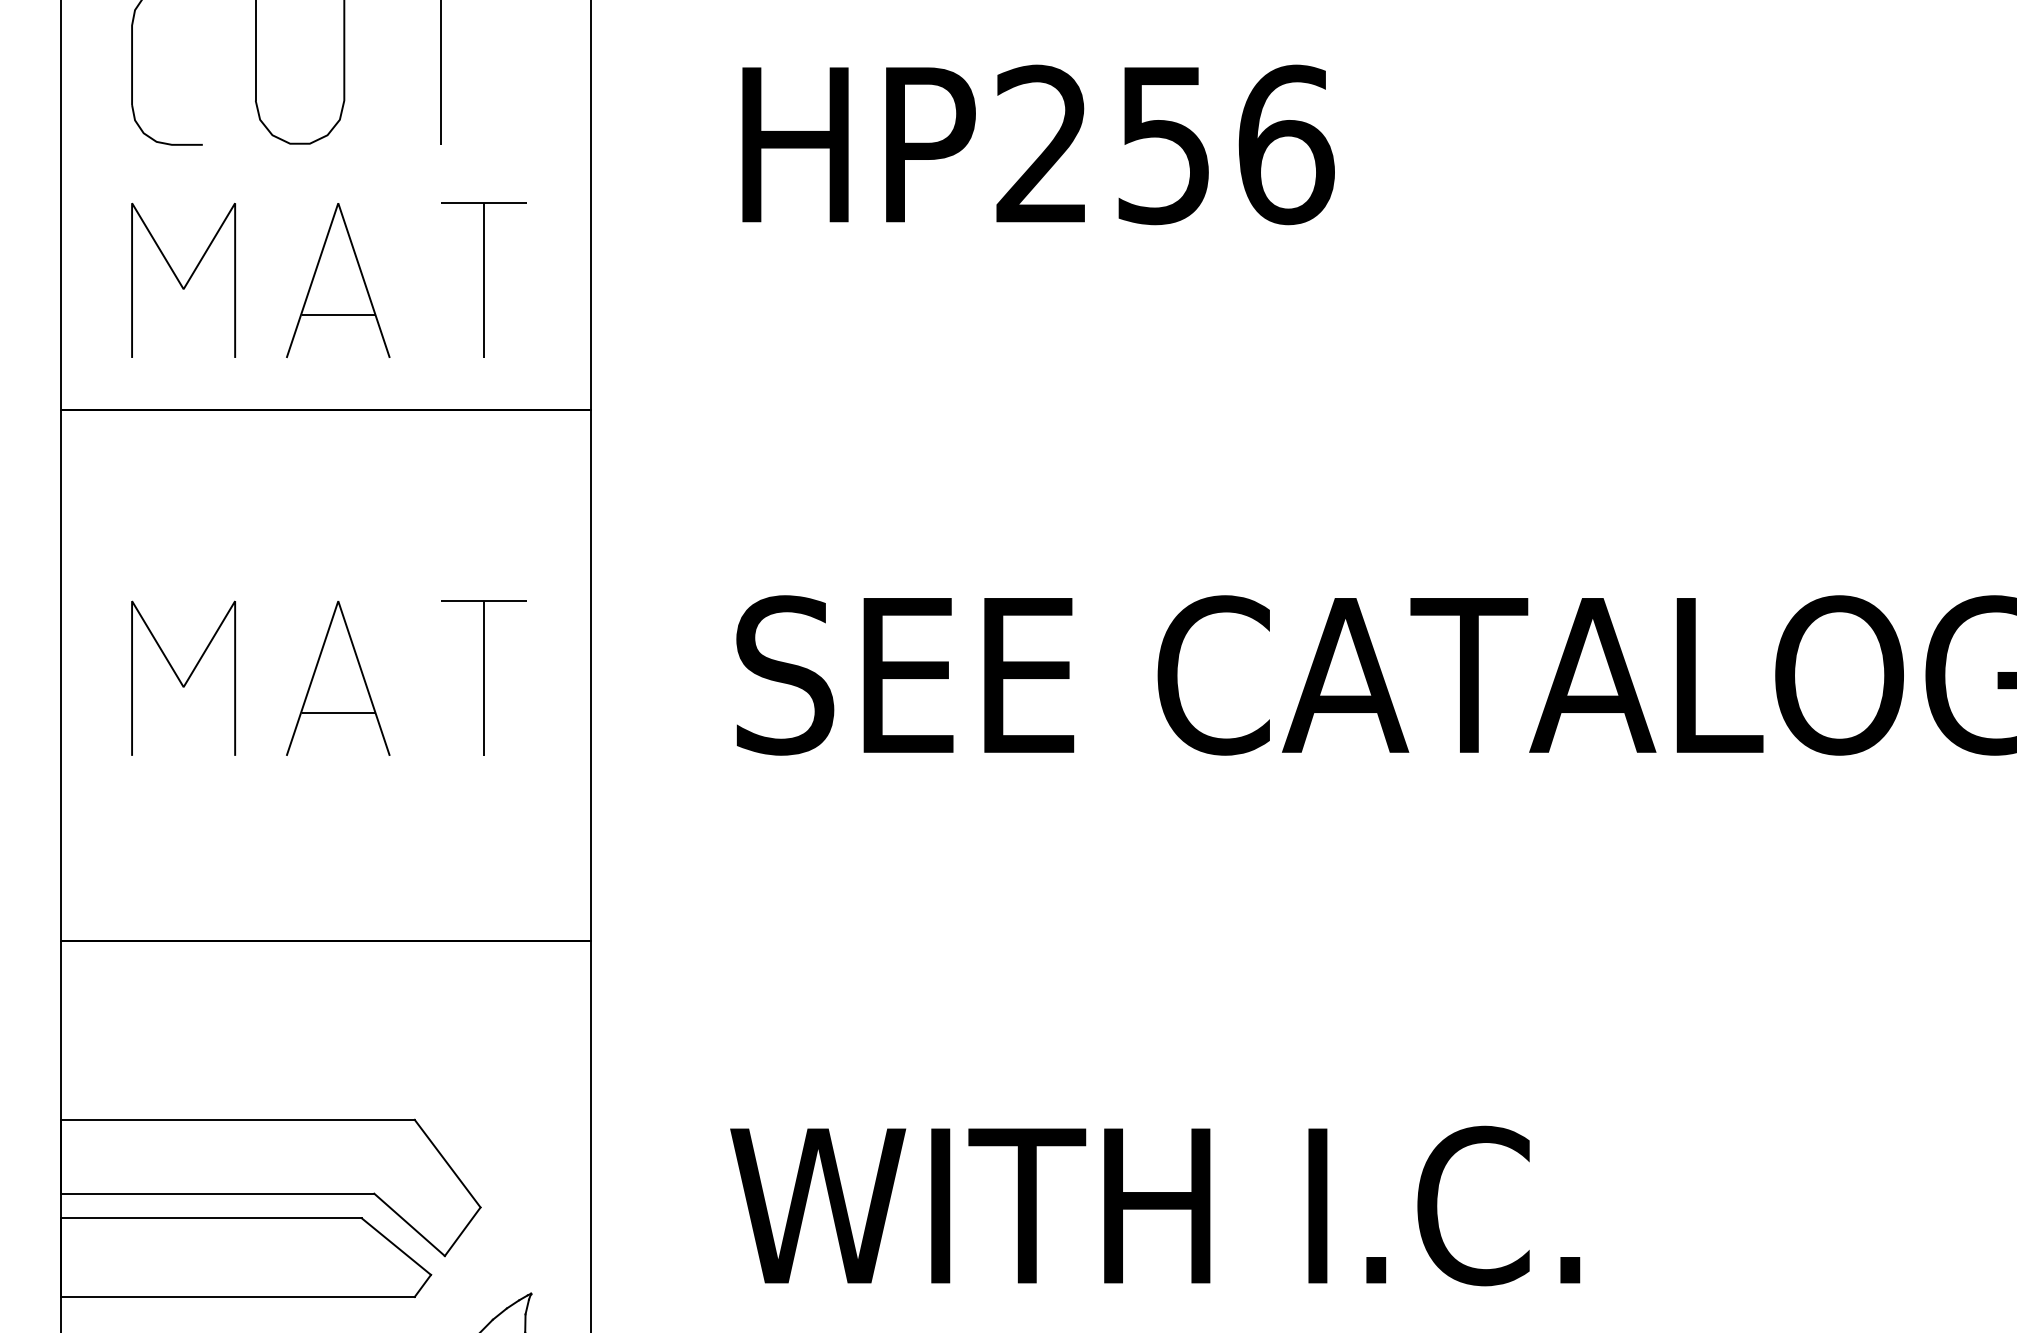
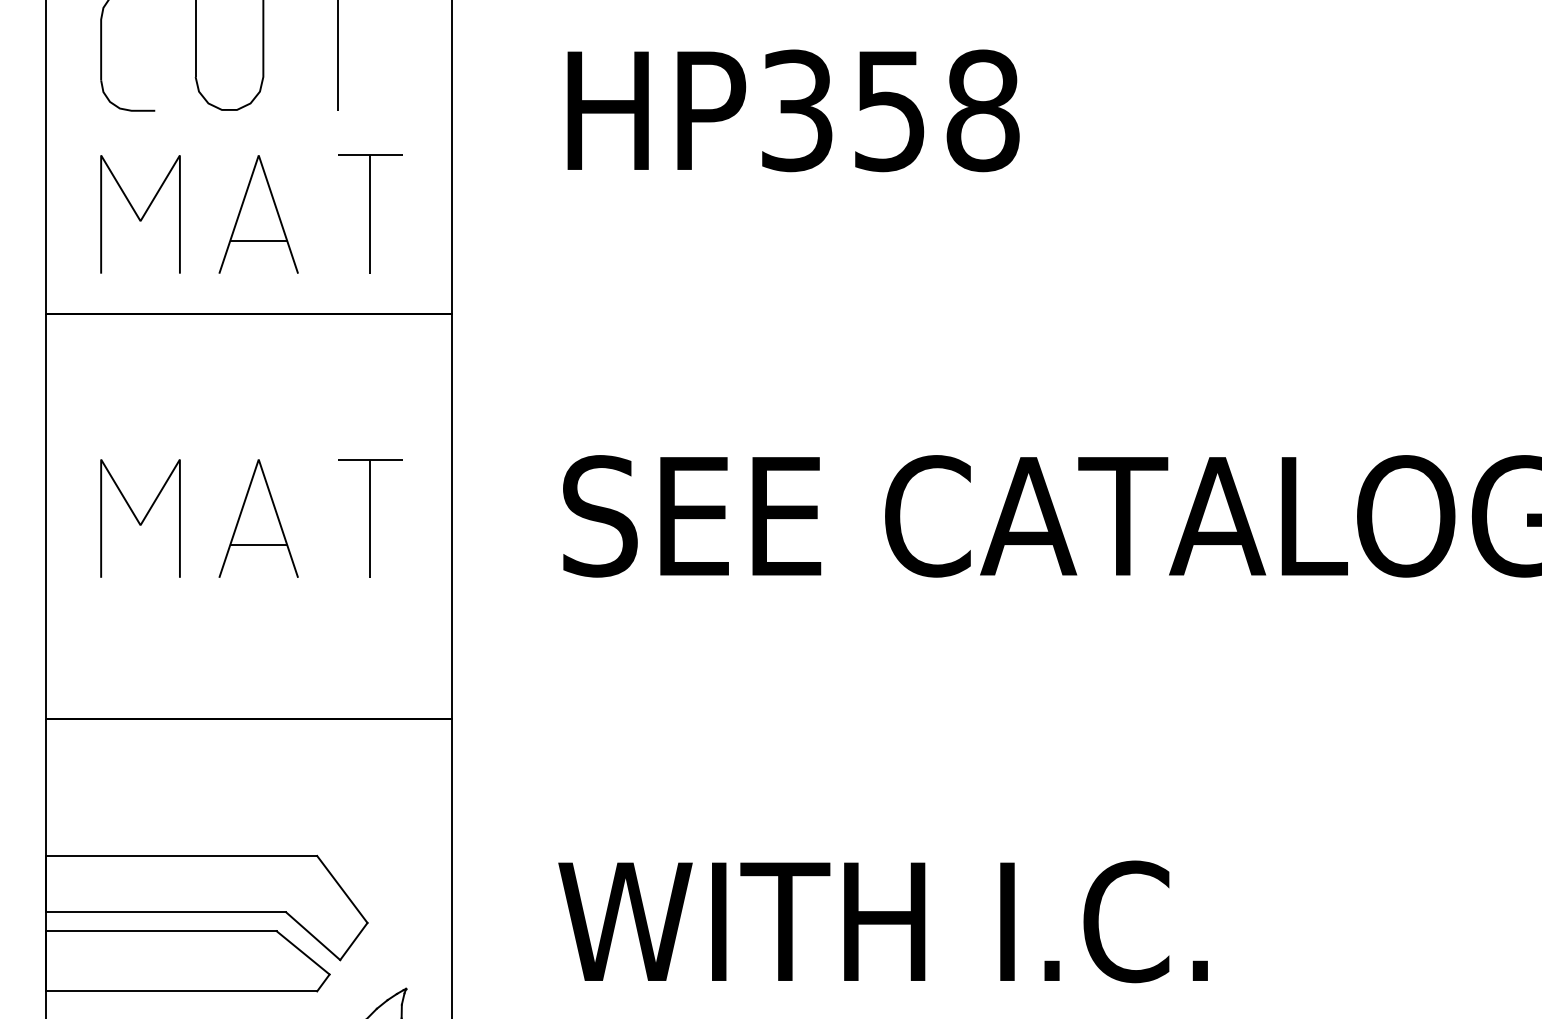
text: (1165, 144) -> (890, 110), HP256 -> HP358

